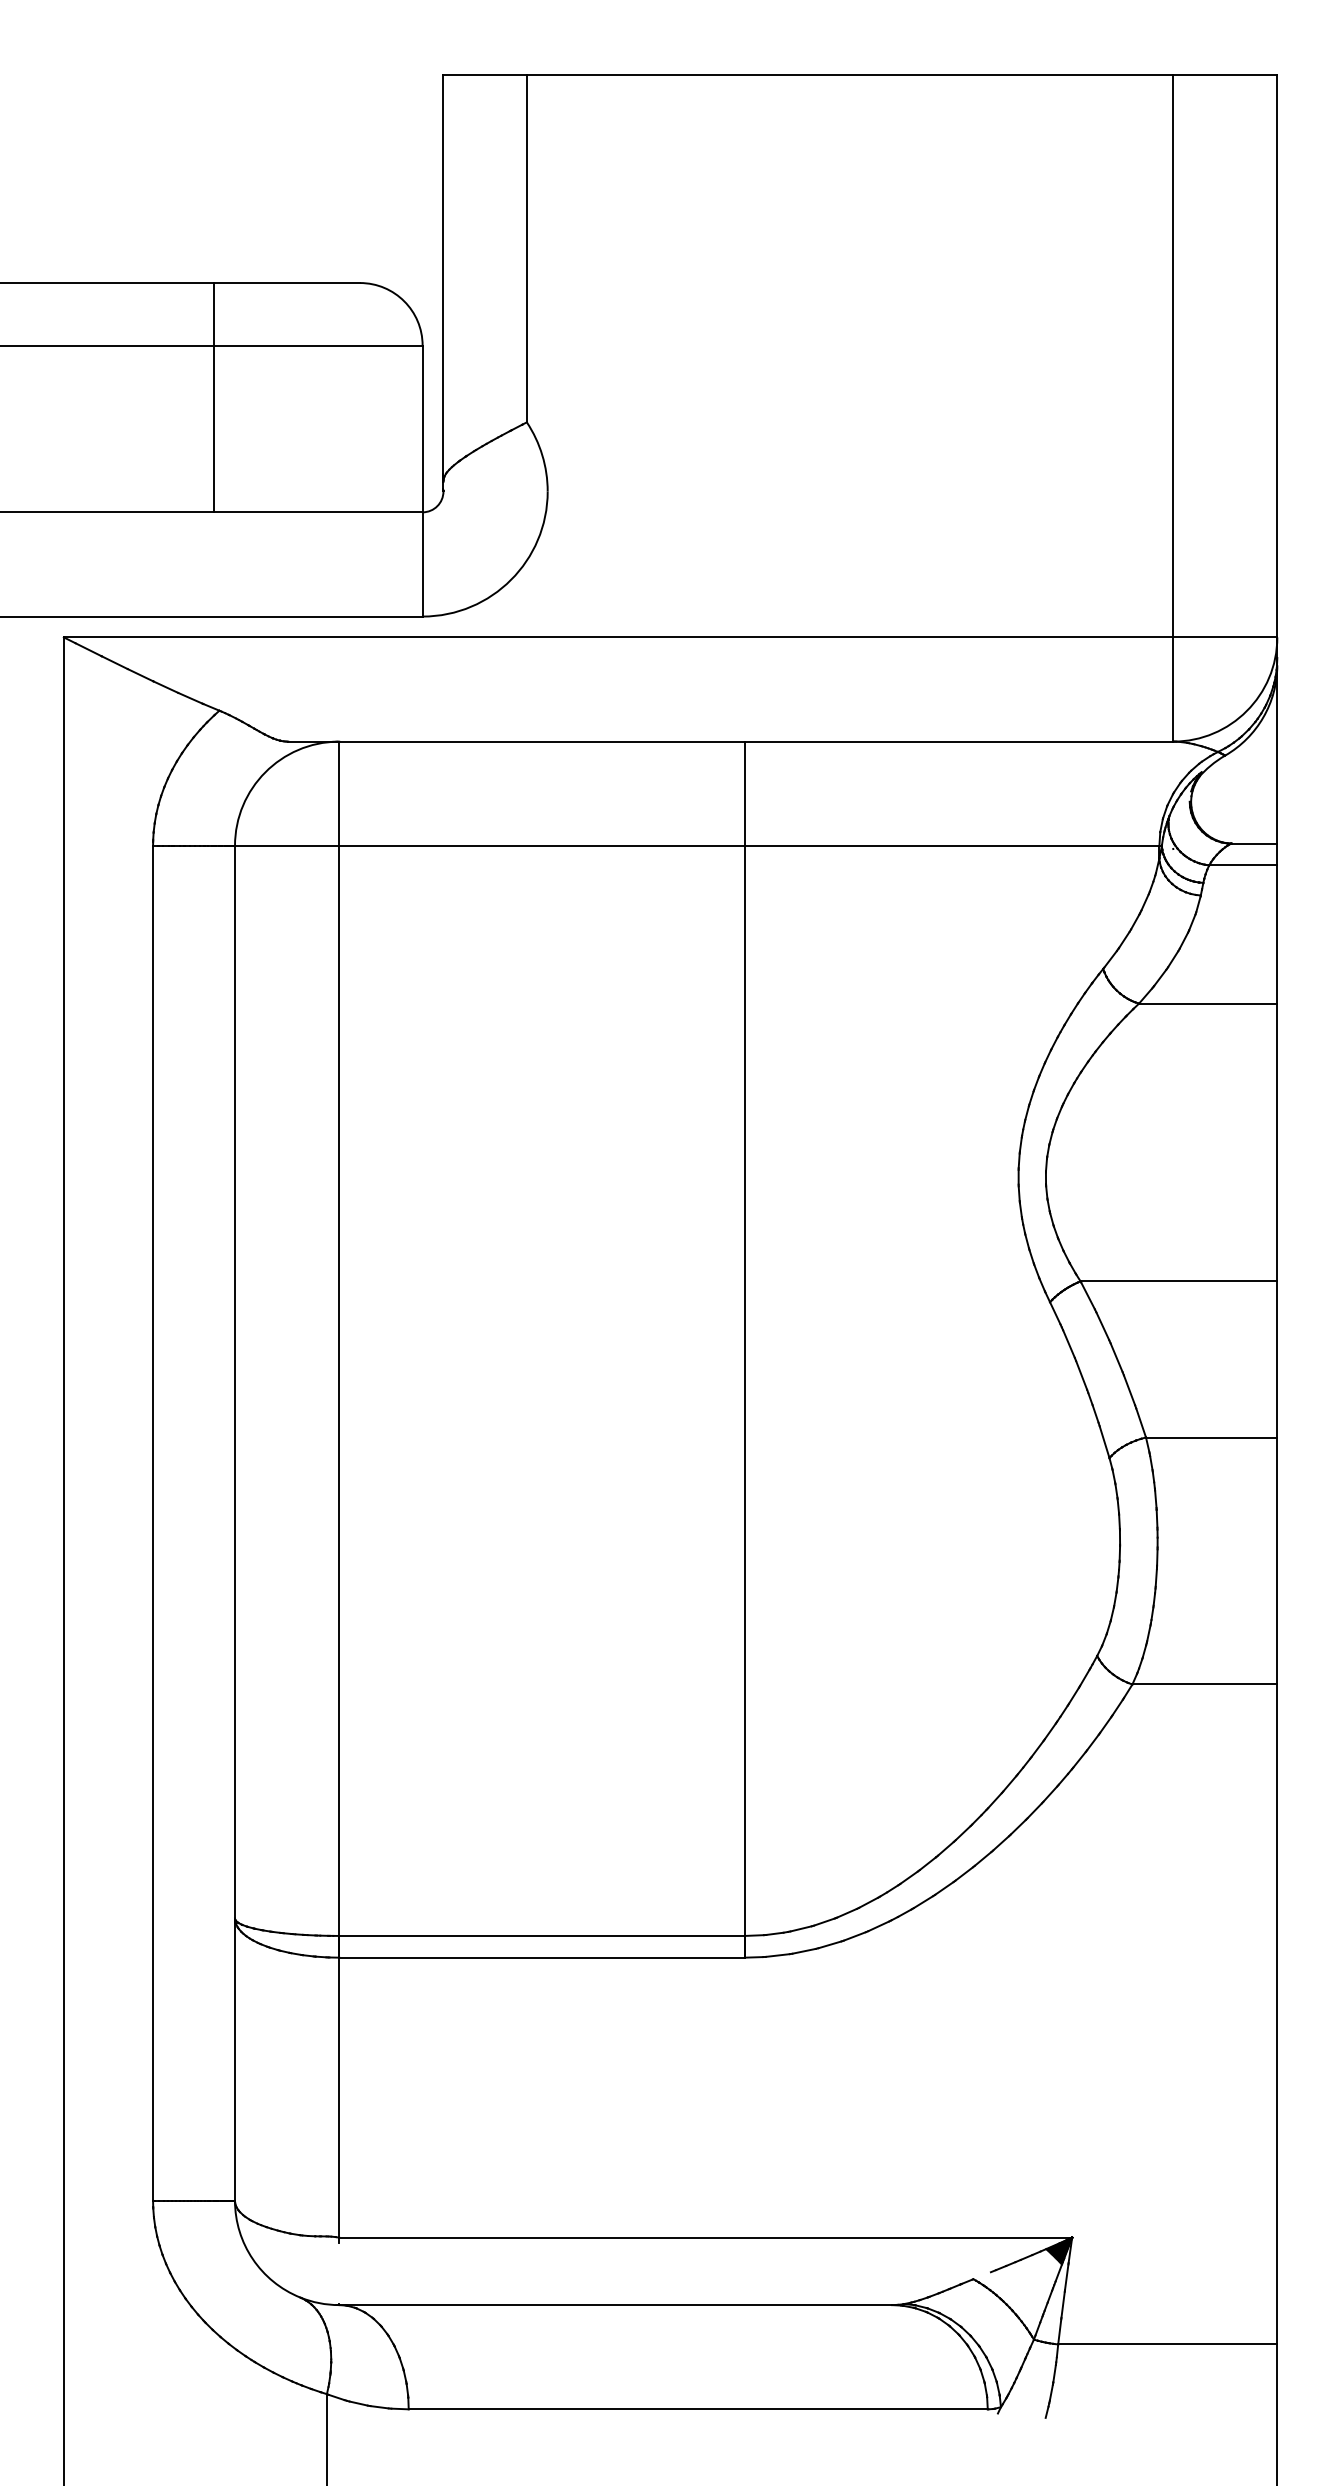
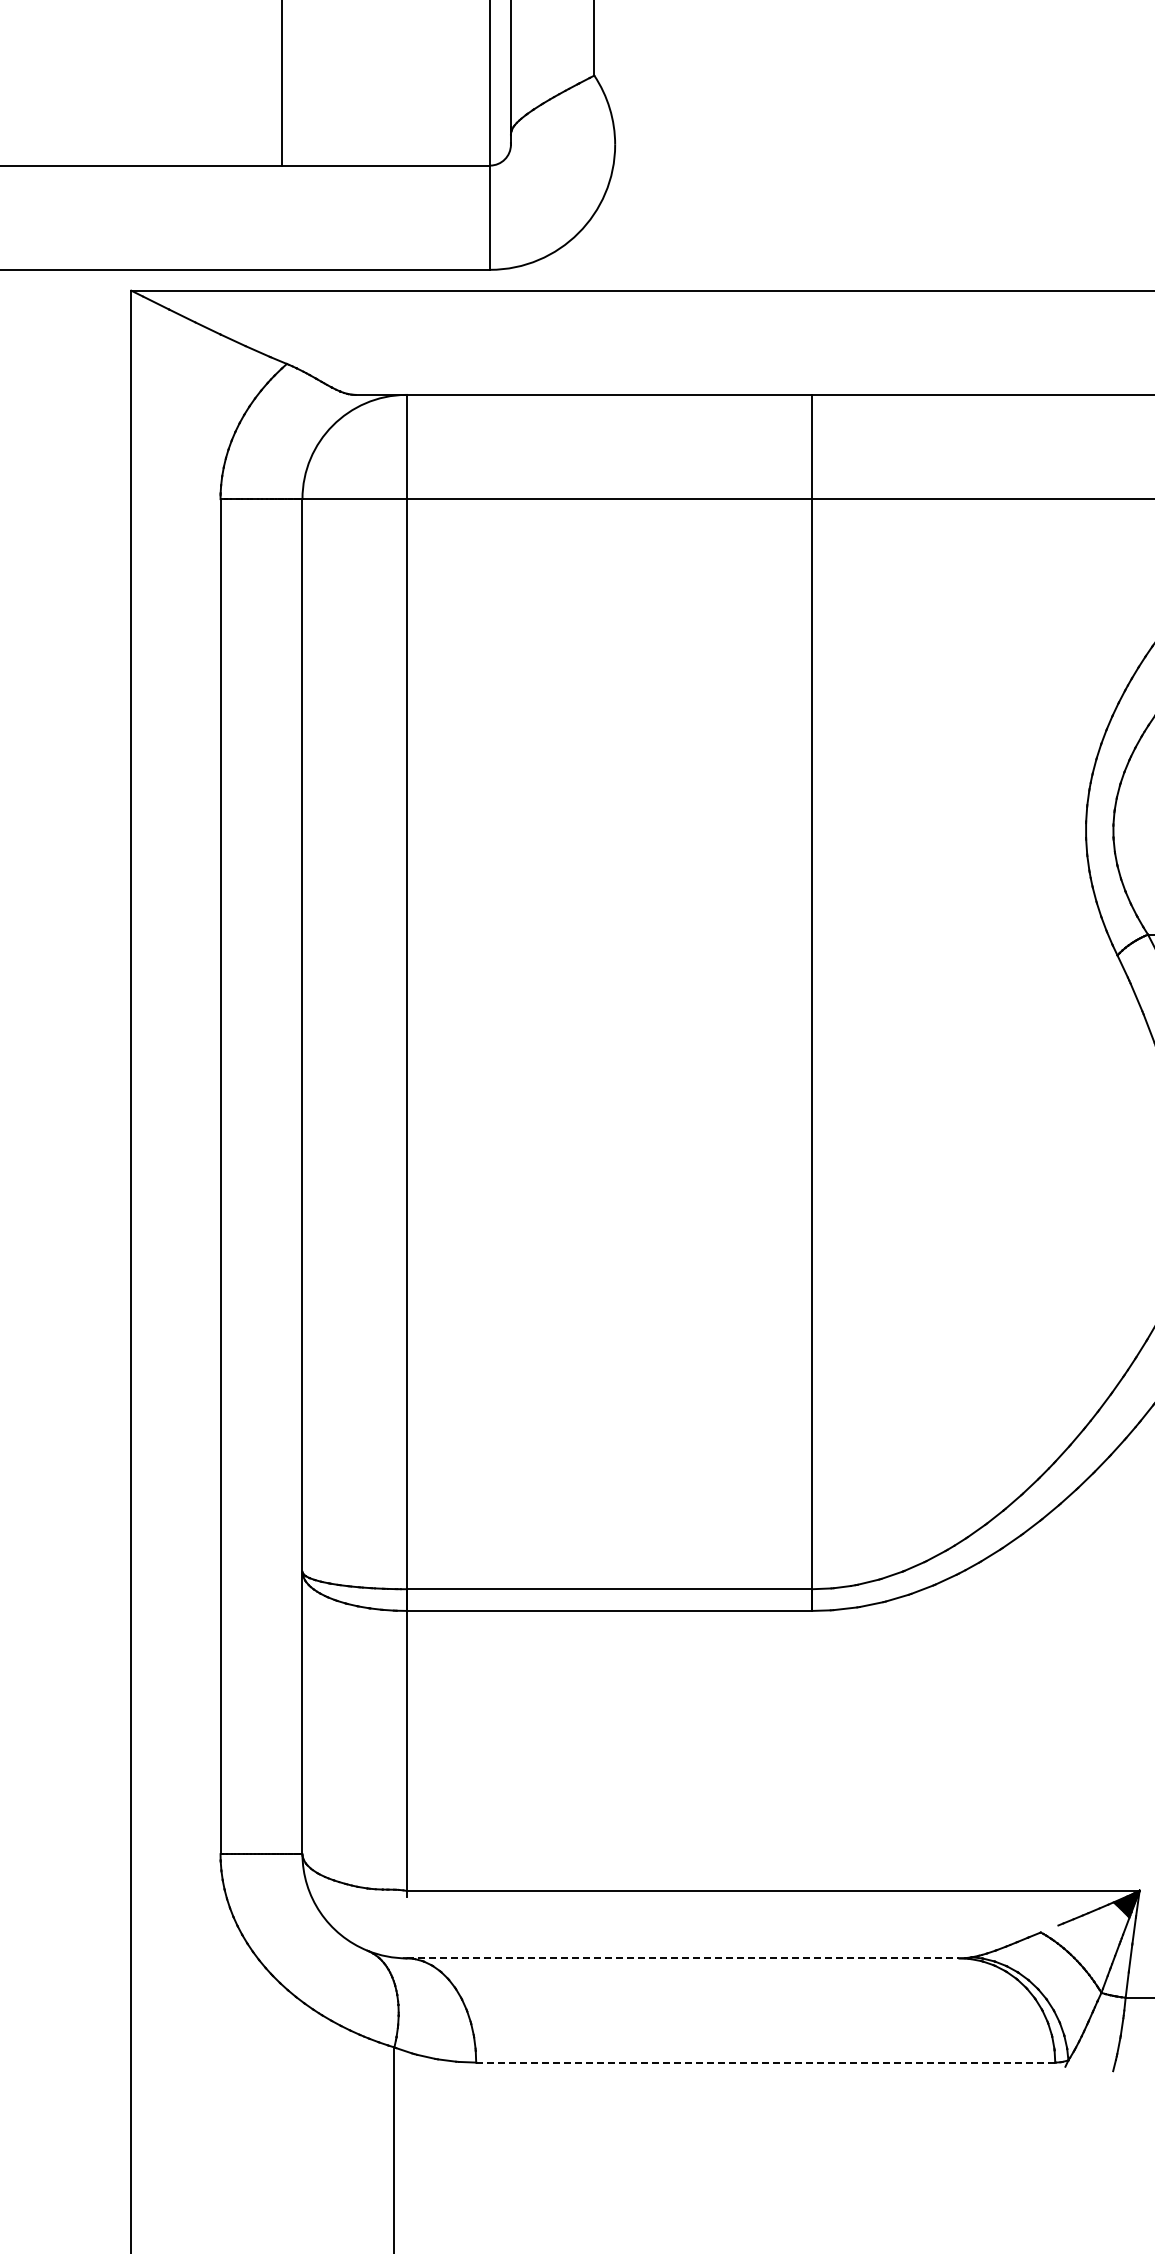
line: (616, 2305) -> (683, 1958), solid -> dashed
line: (698, 2409) -> (765, 2062), solid -> dashed

